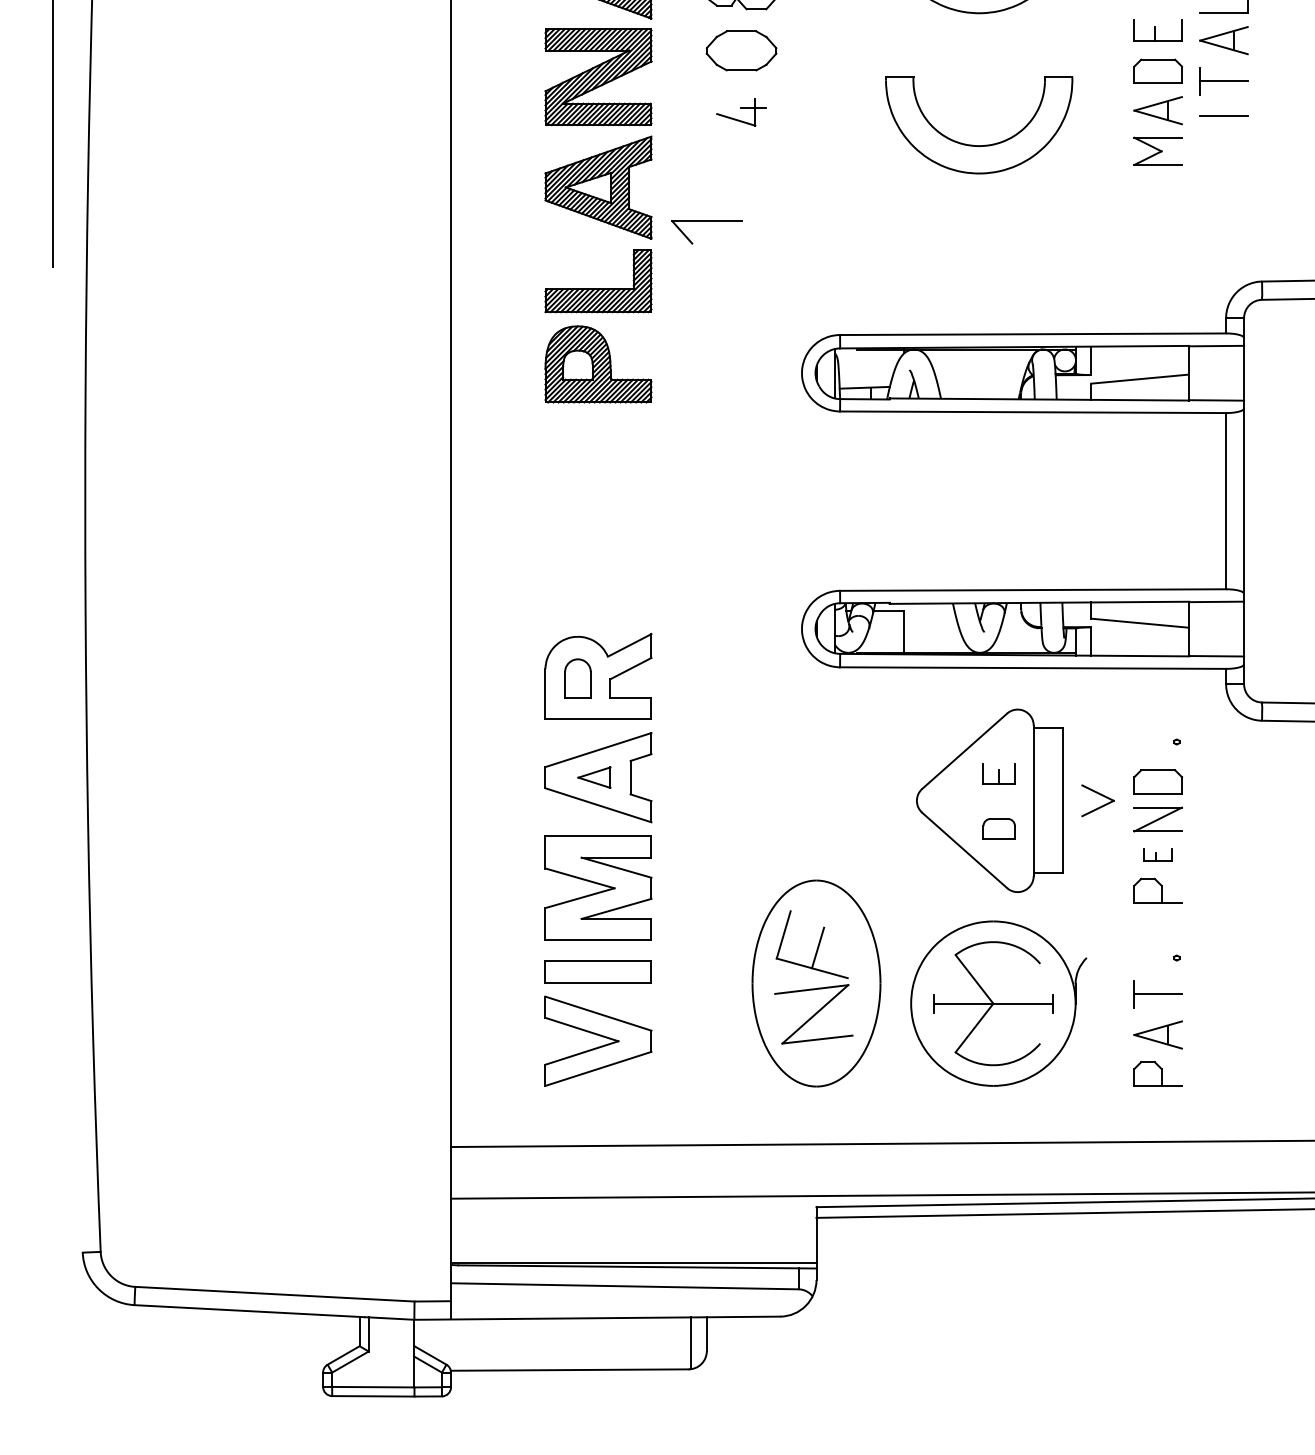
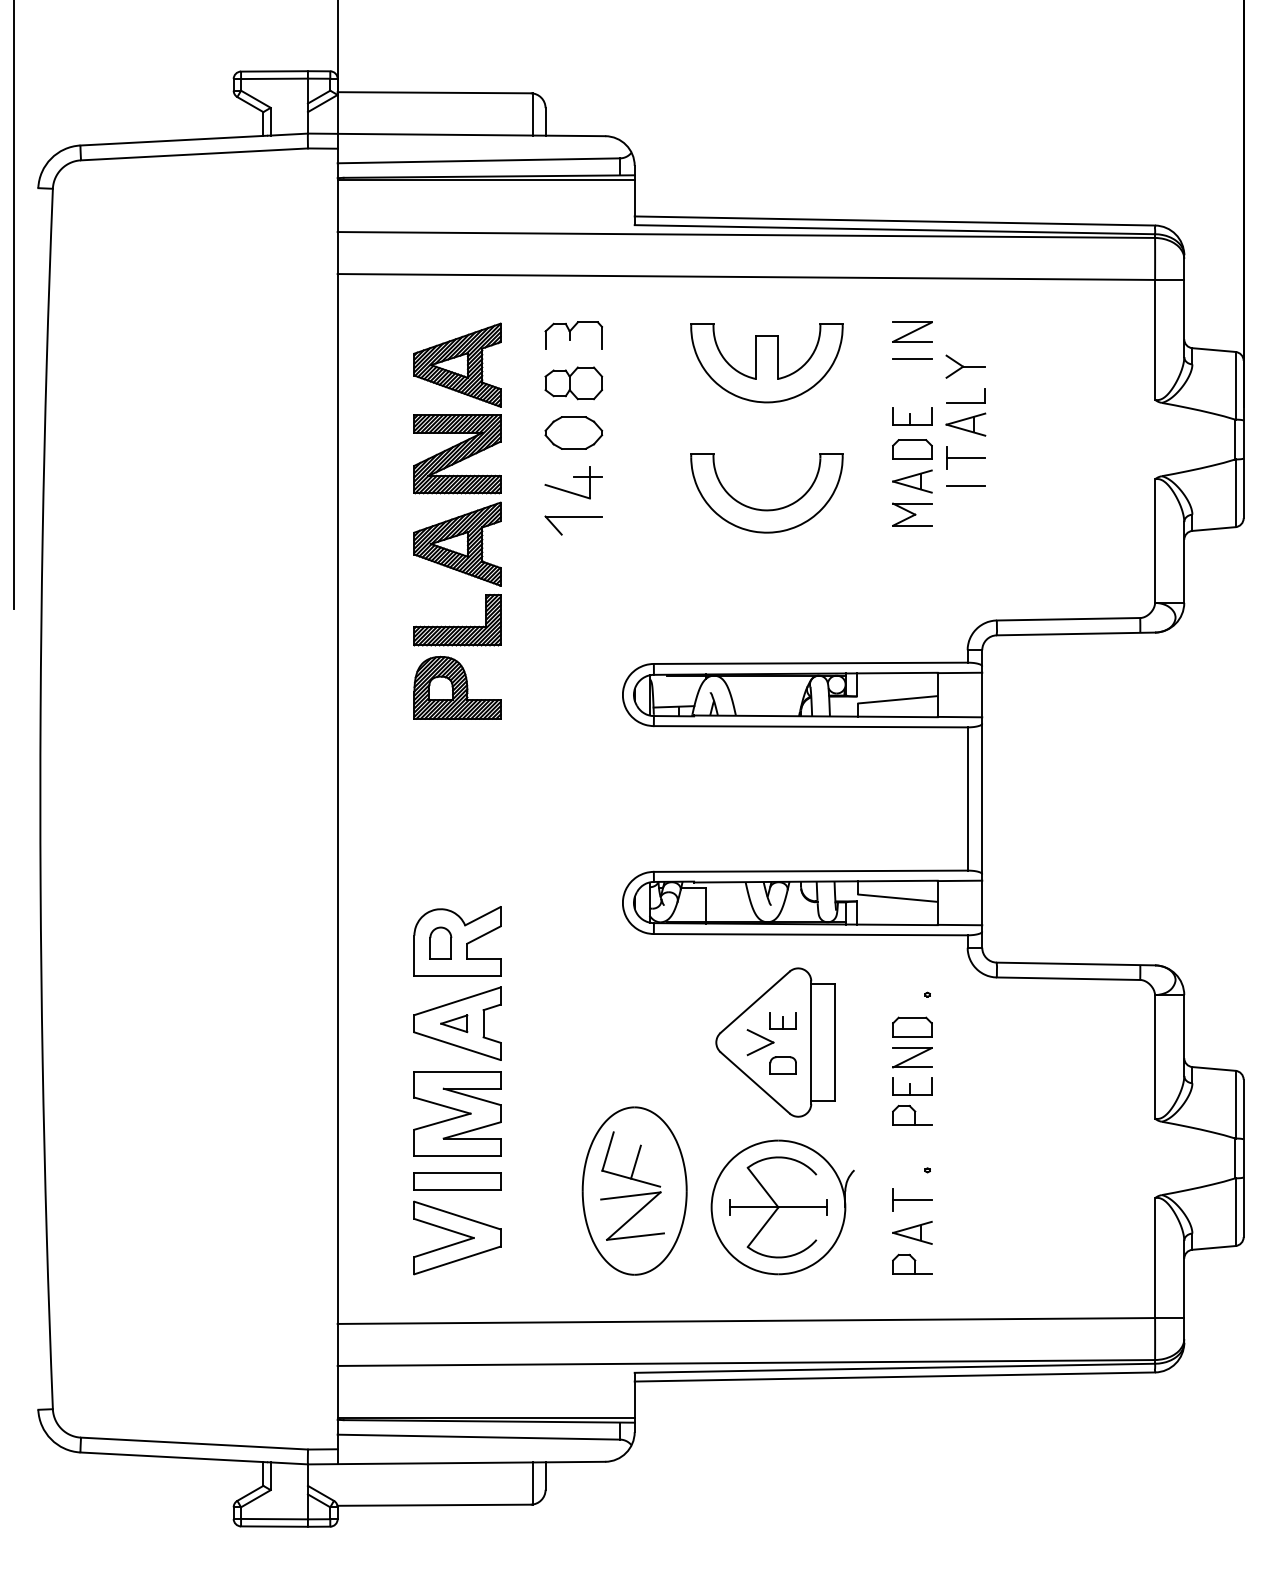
part: (741, 111) -> (573, 482), size x1.43
part: (706, 222) -> (573, 517), moved
part: (1097, 800) -> (760, 1042), moved
part: (1158, 854) -> (912, 1086), size x1.67

